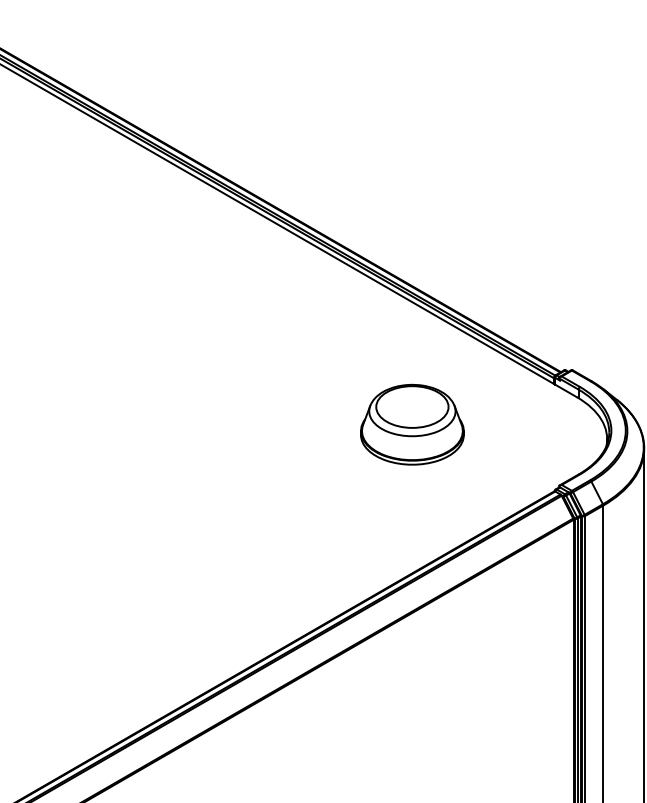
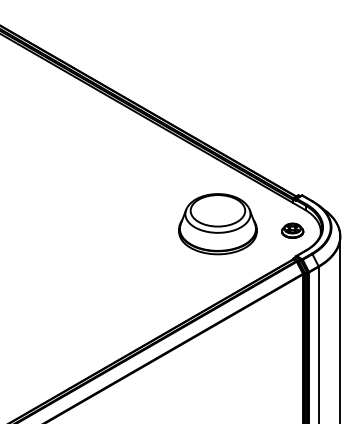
part: (411, 425) -> (217, 224), size x1.43
part: (553, 436) -> (292, 230), added

